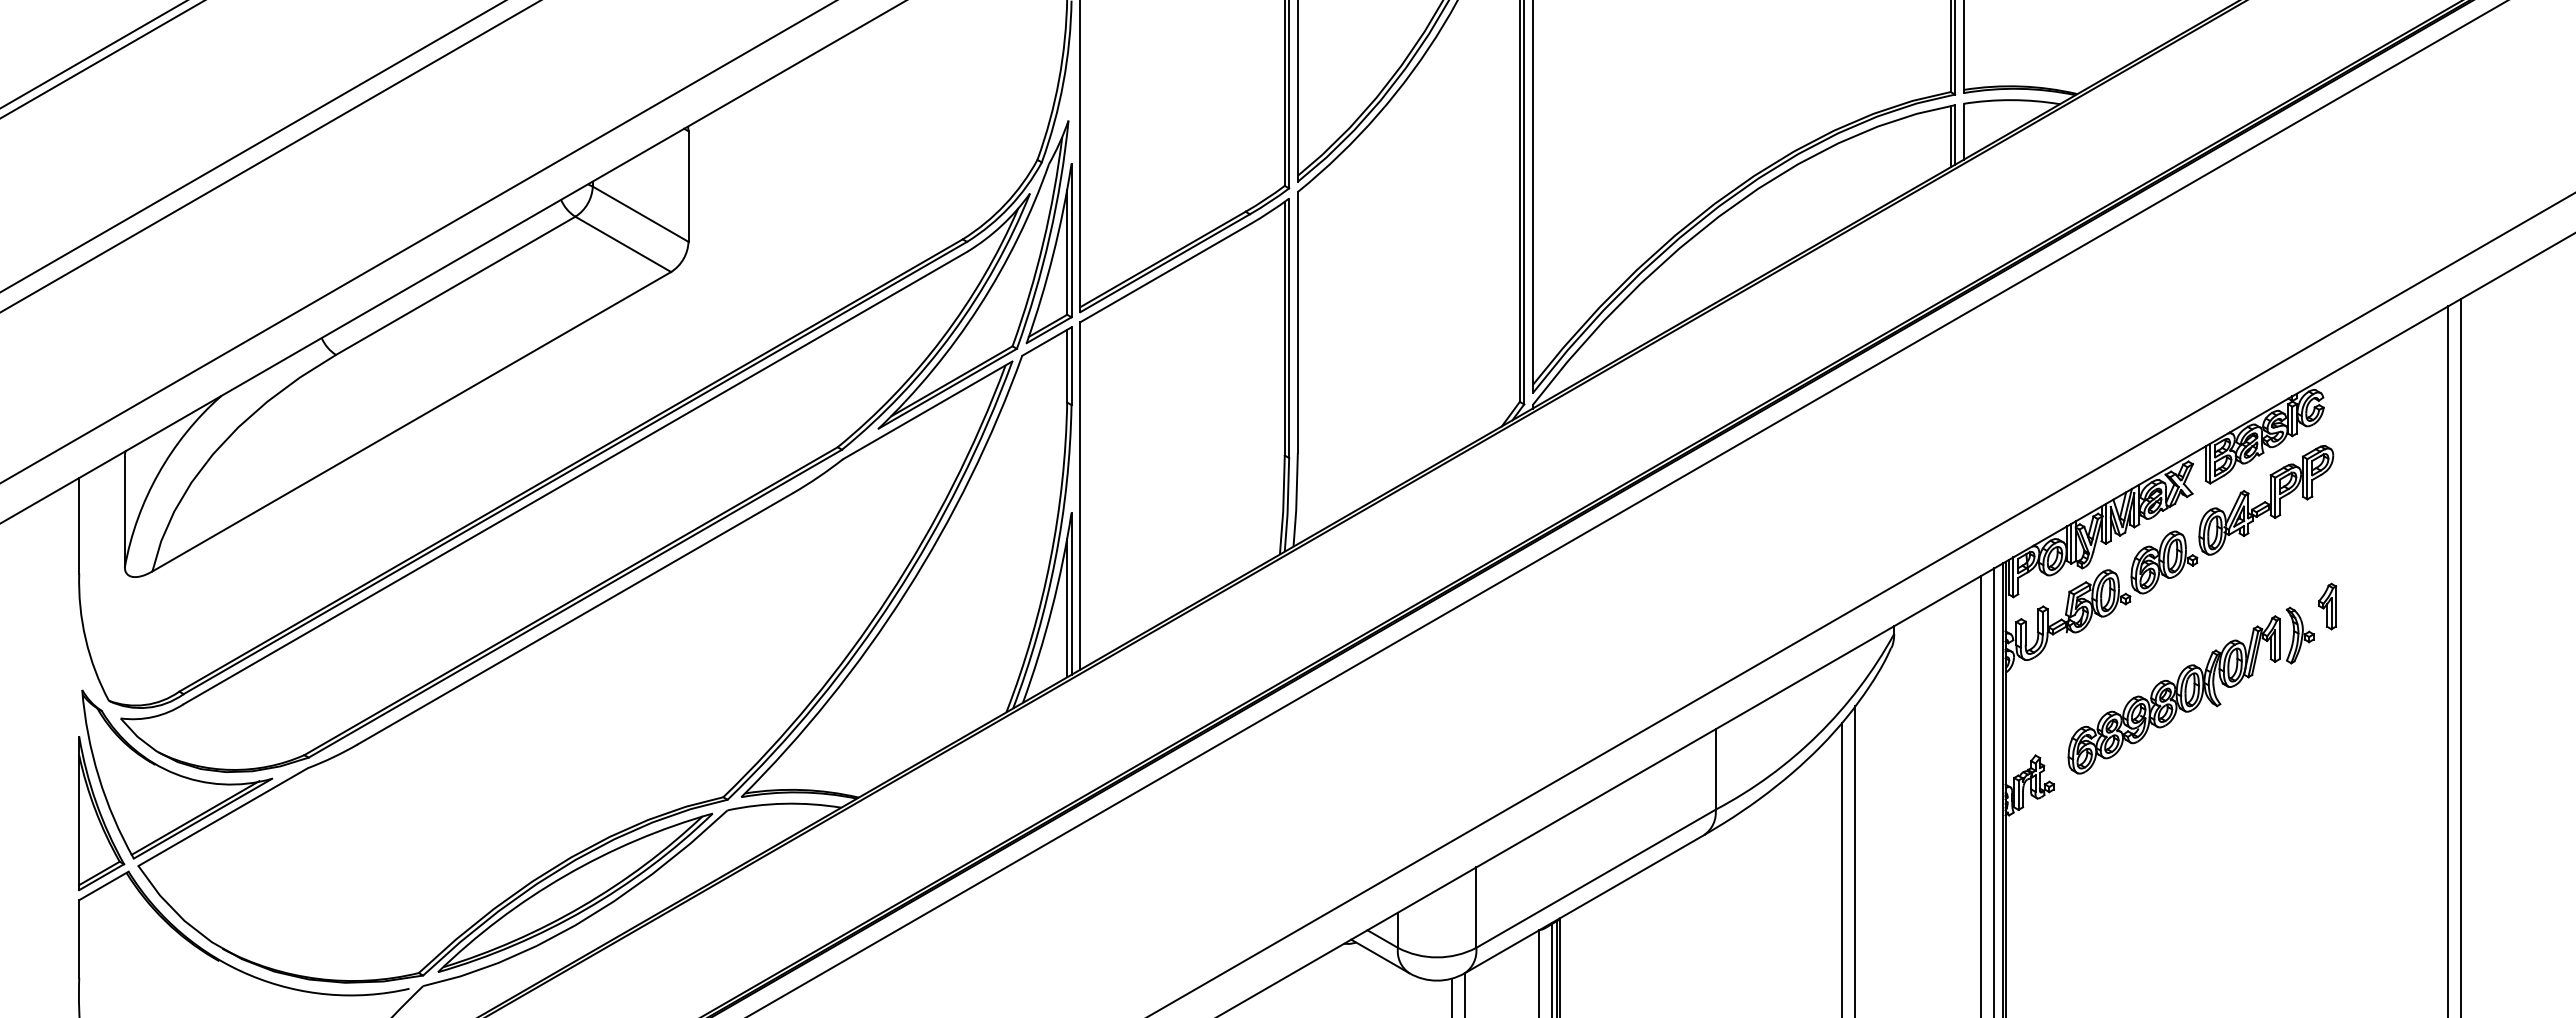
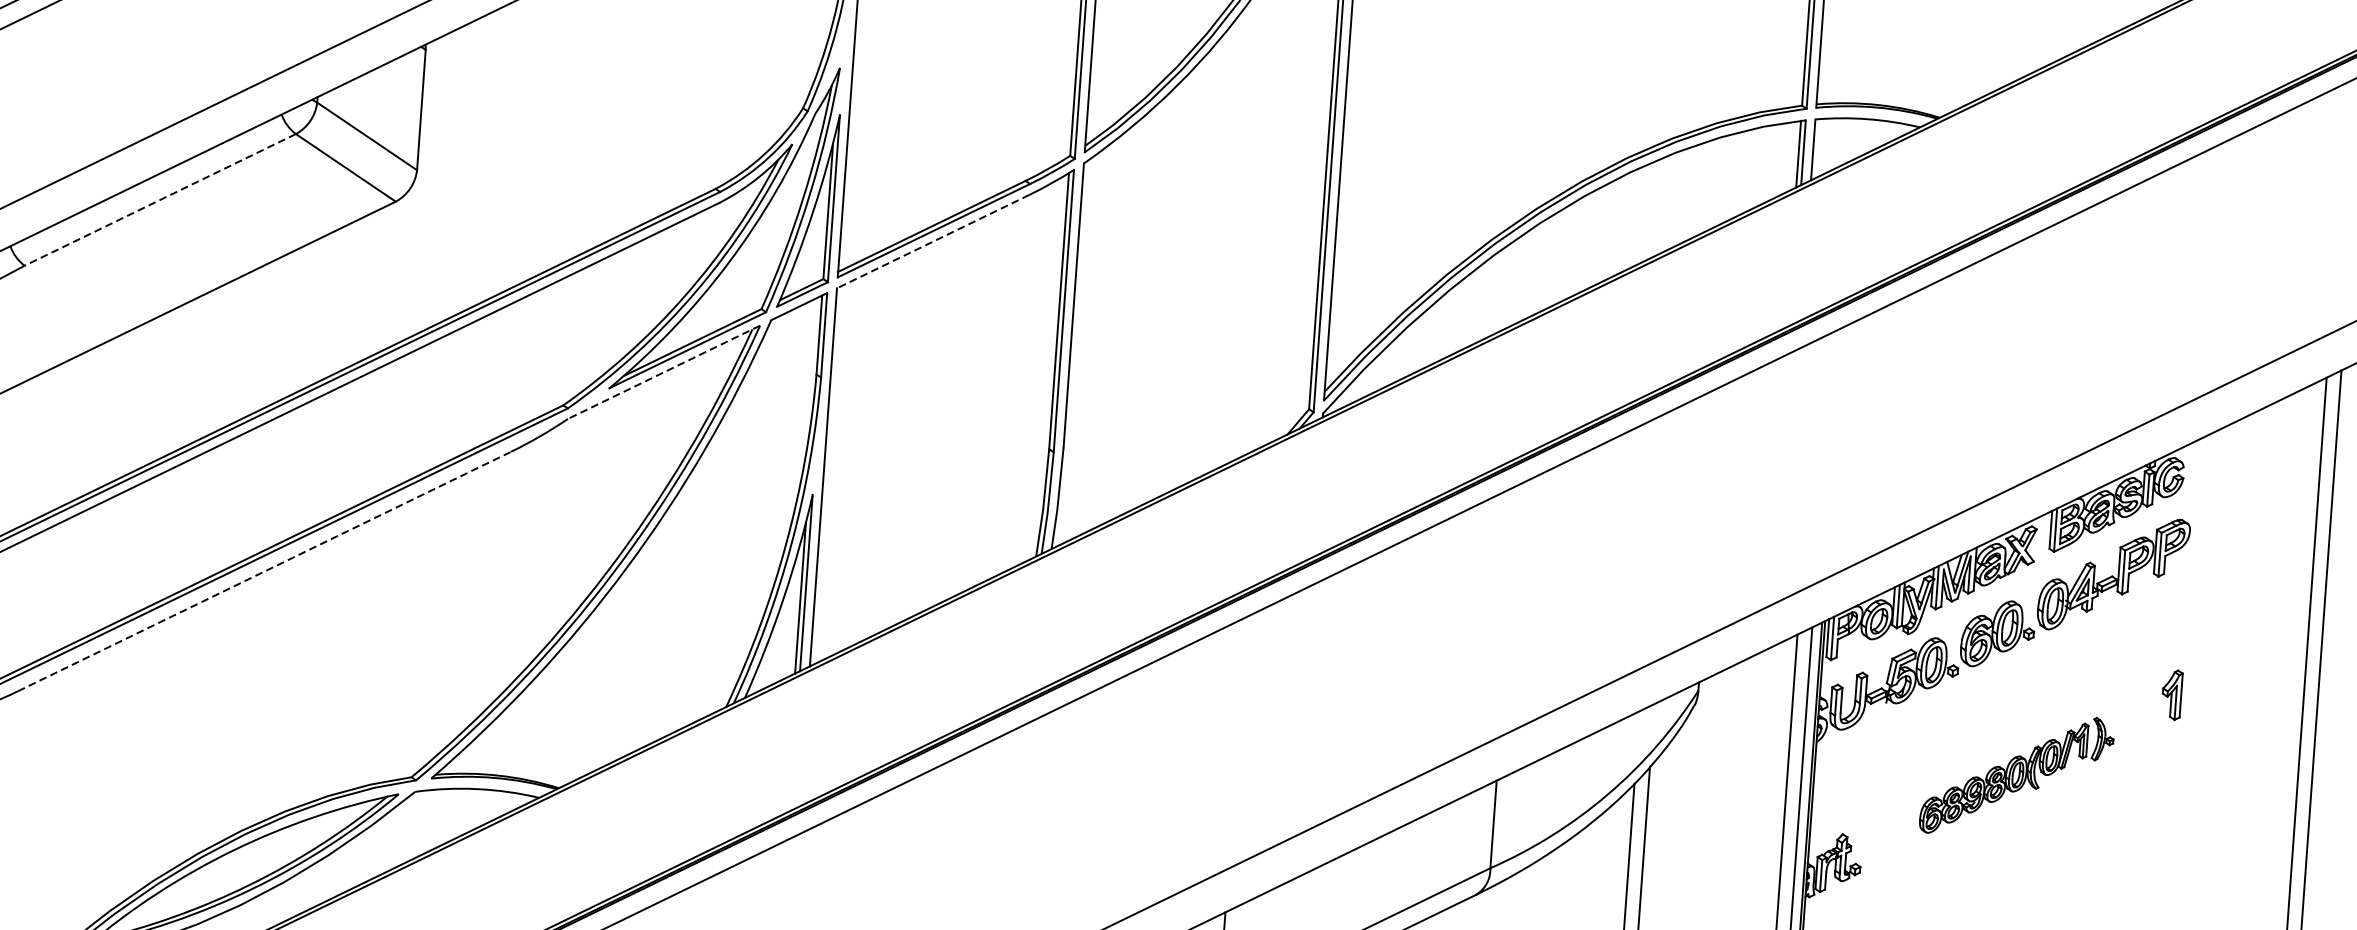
line: (1165, 273) -> (933, 241), solid -> dashed
line: (455, 286) -> (160, 200), solid -> dashed
line: (927, 410) -> (663, 372), solid -> dashed
line: (575, 618) -> (264, 571), solid -> dashed
part: (2190, 690) -> (2016, 775), size x0.7

